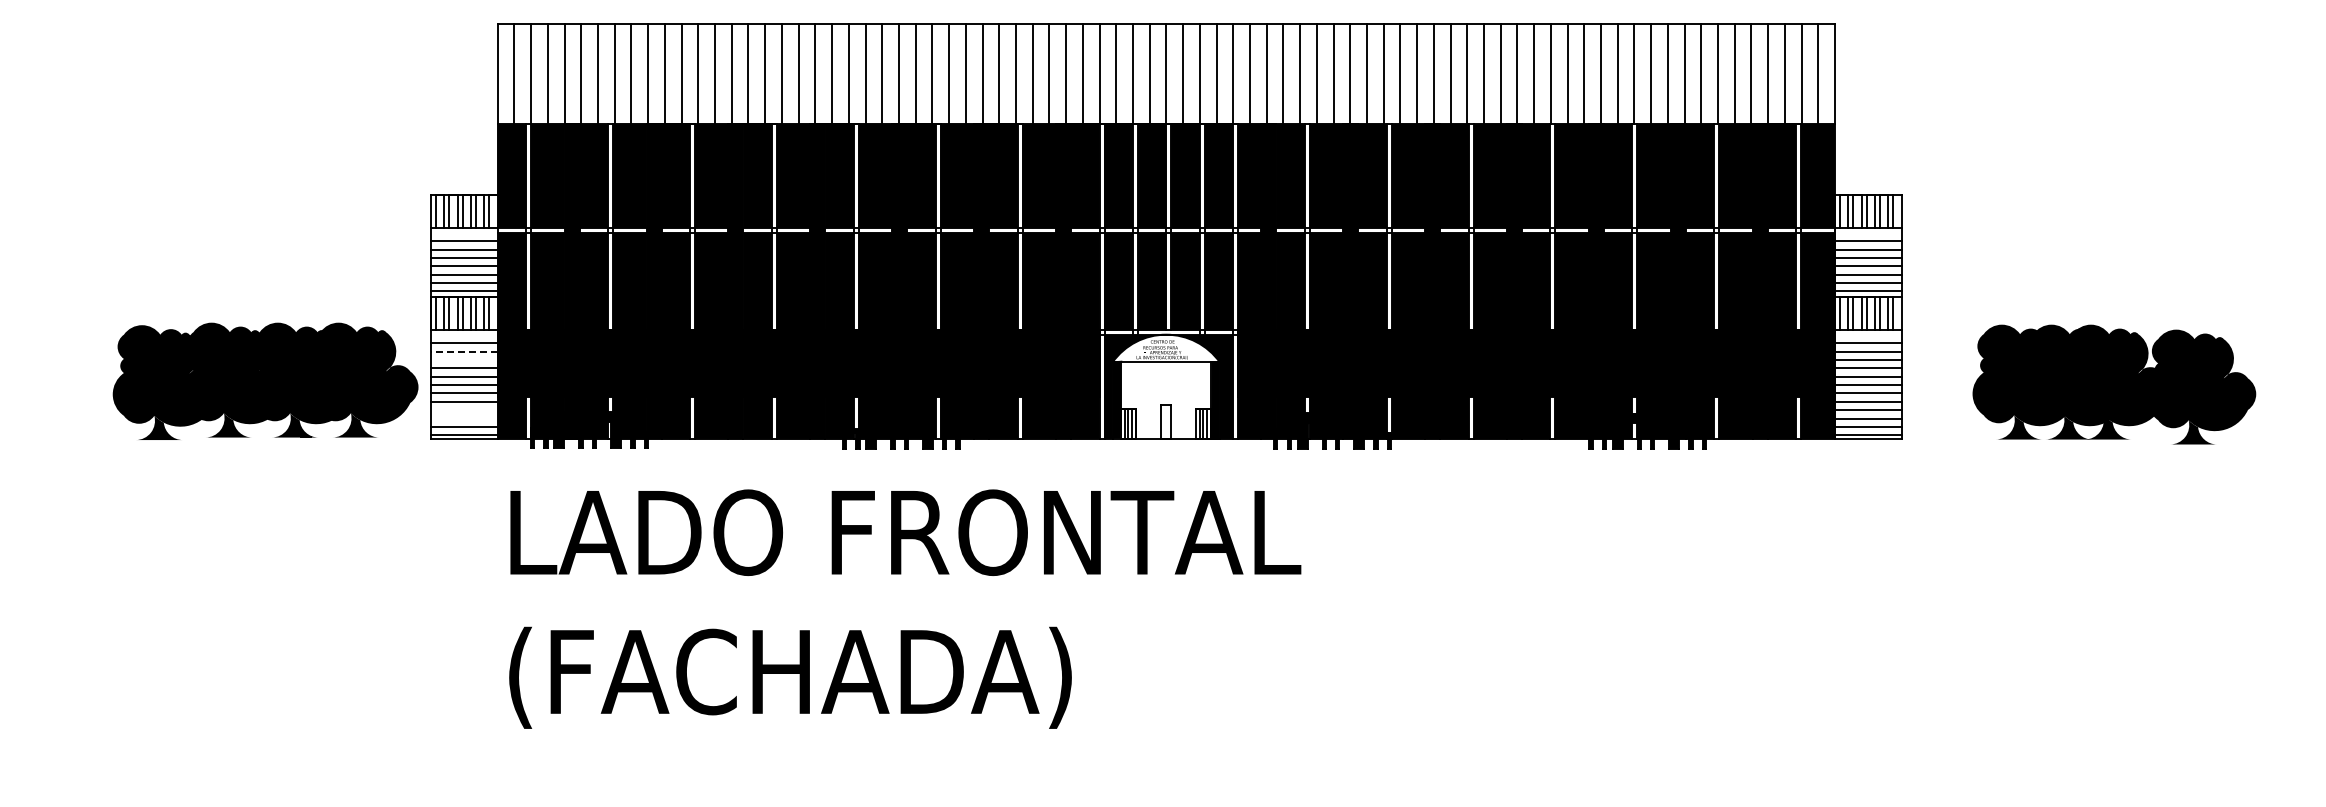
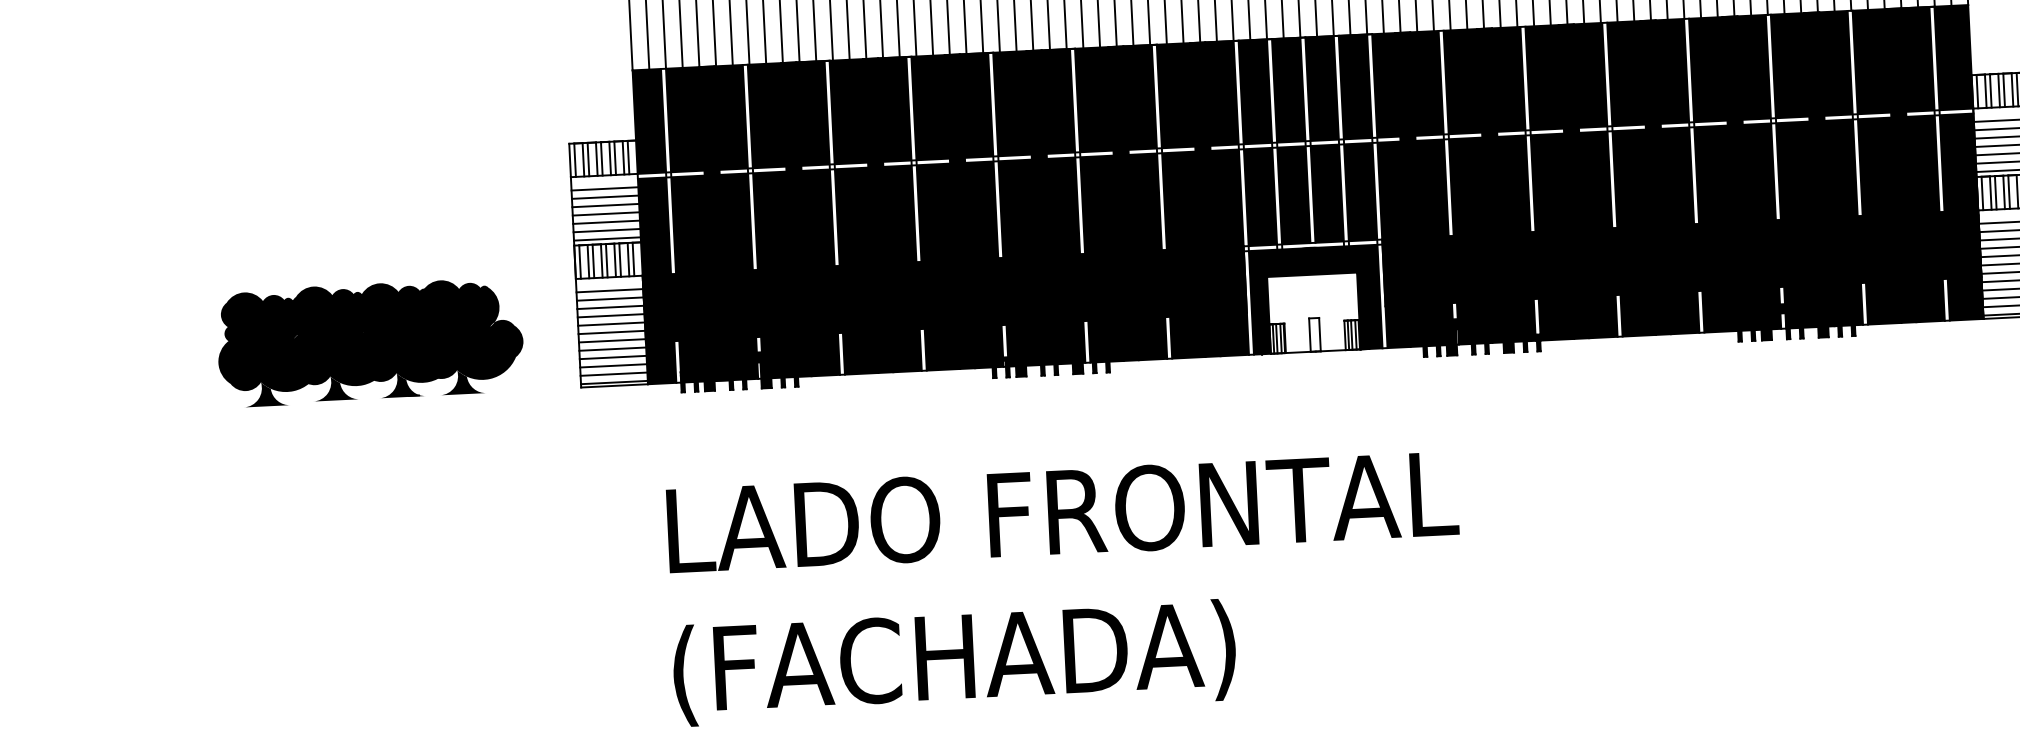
fill: (1166, 347) -> (1311, 260), added
line: (463, 351) -> (609, 298), dashed -> solid
line: (463, 360) -> (609, 307), added
part: (265, 380) -> (370, 341), moved
line: (463, 410) -> (612, 357), added
line: (463, 418) -> (612, 365), added
text: (905, 608) -> (1066, 587), moved

